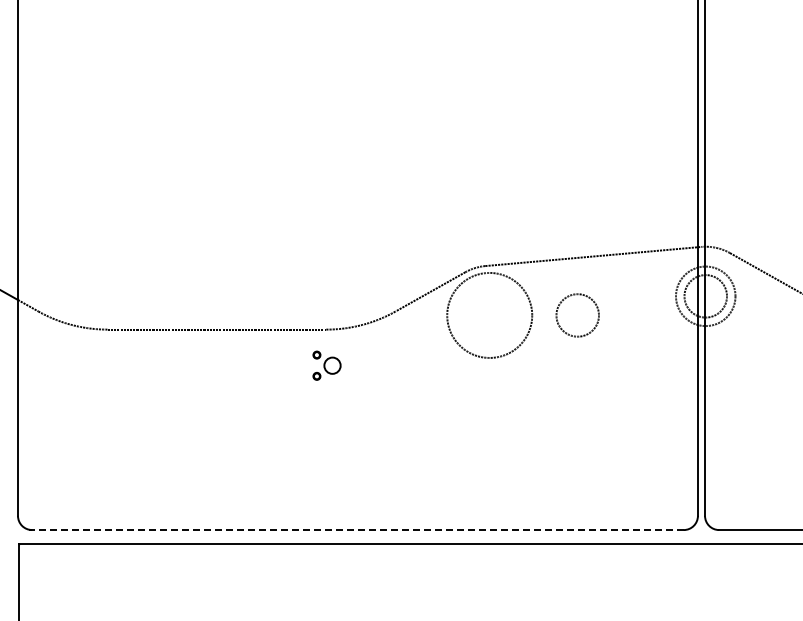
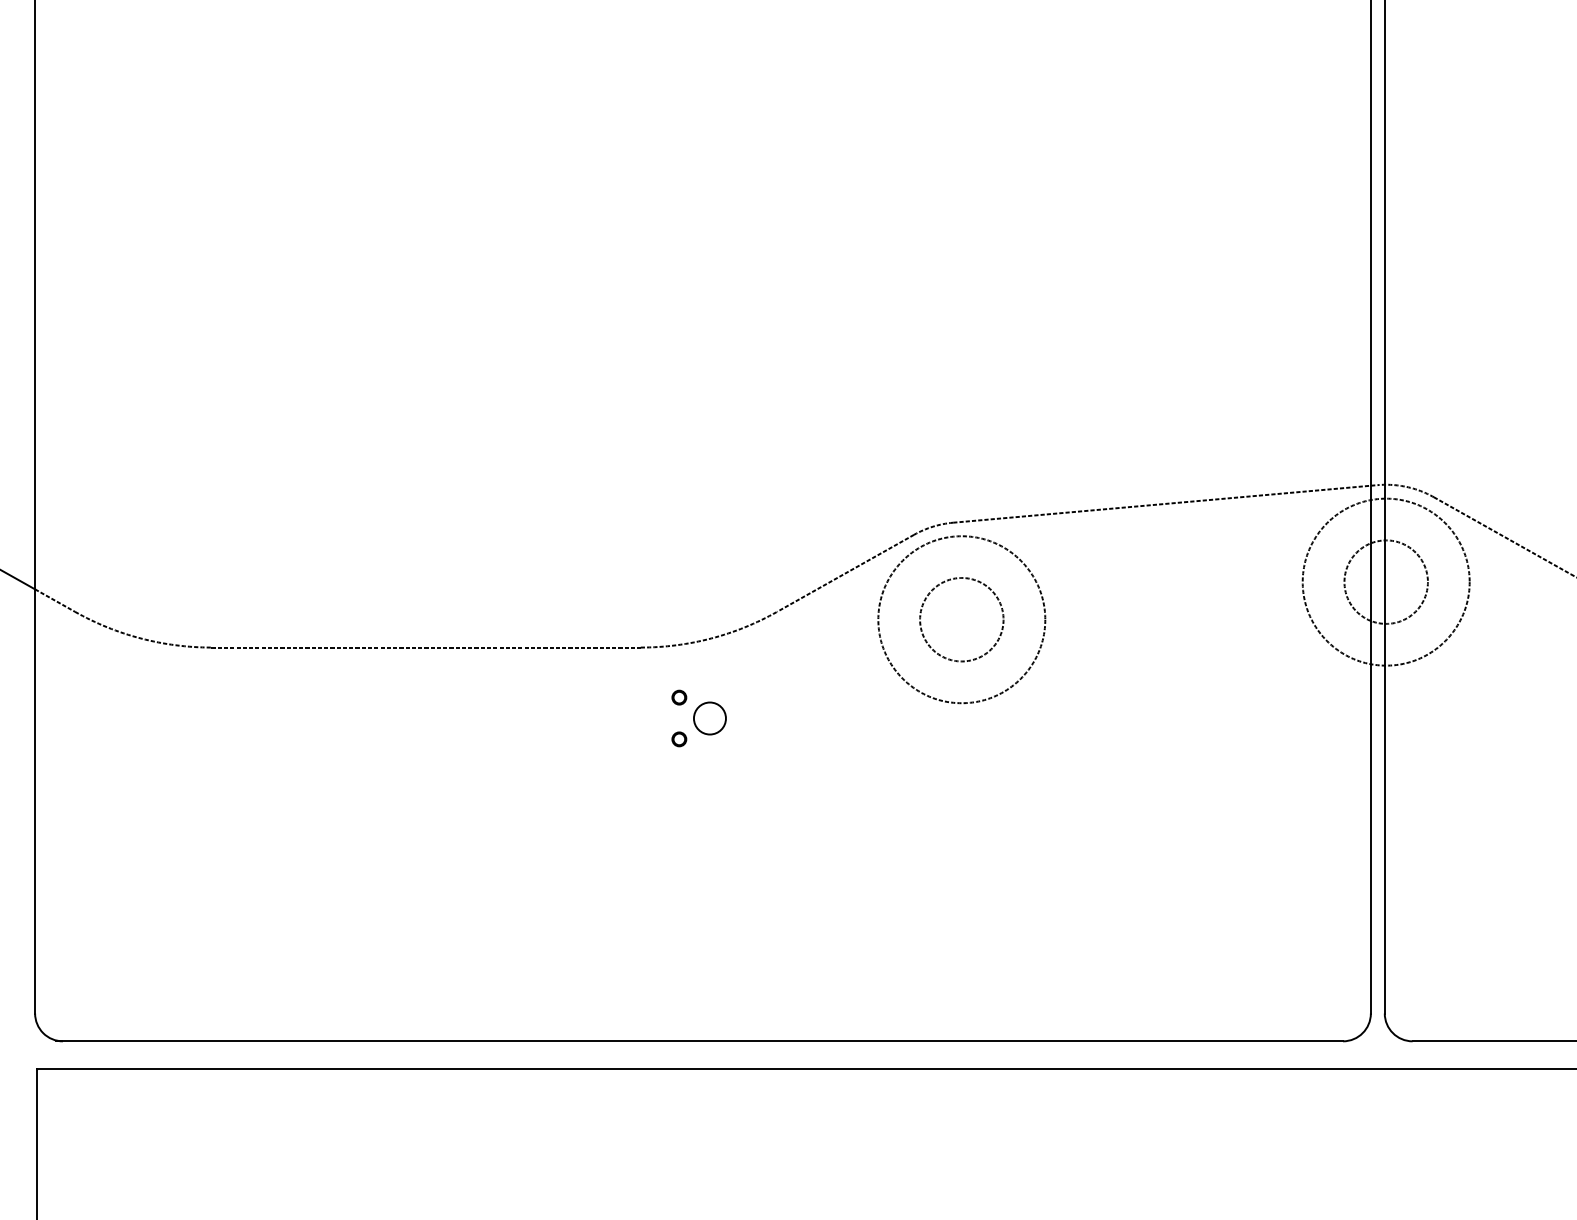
circle: (705, 295) -> (1385, 580), size x1.43
circle: (577, 315) -> (961, 619), moved
part: (326, 365) -> (698, 718), moved
line: (356, 530) -> (700, 1042), dashed -> solid

